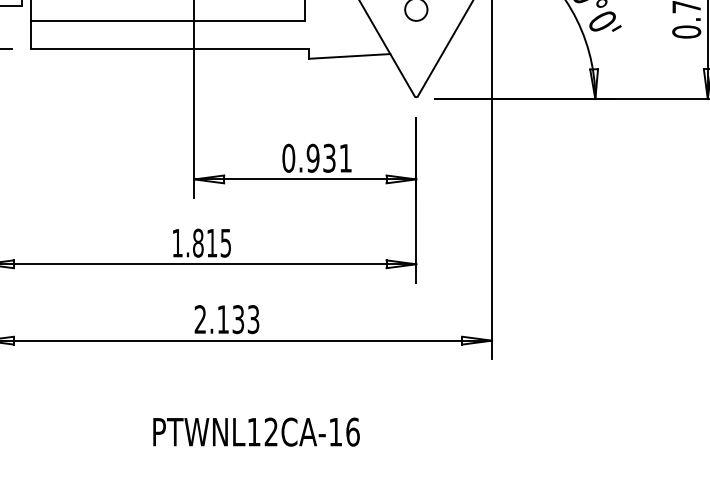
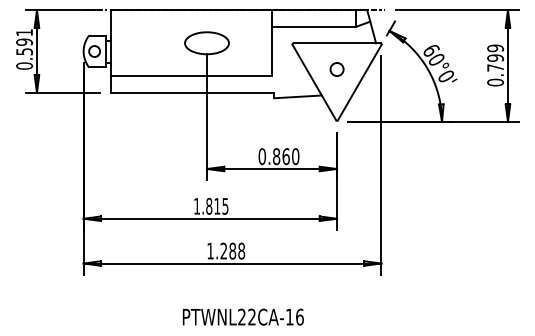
text: (328, 158) -> (285, 156), 0.931 -> 0.860
text: (227, 318) -> (226, 250), 2.133 -> 1.288
text: (253, 431) -> (241, 316), PTWNL12CA-16 -> PTWNL22CA-16

